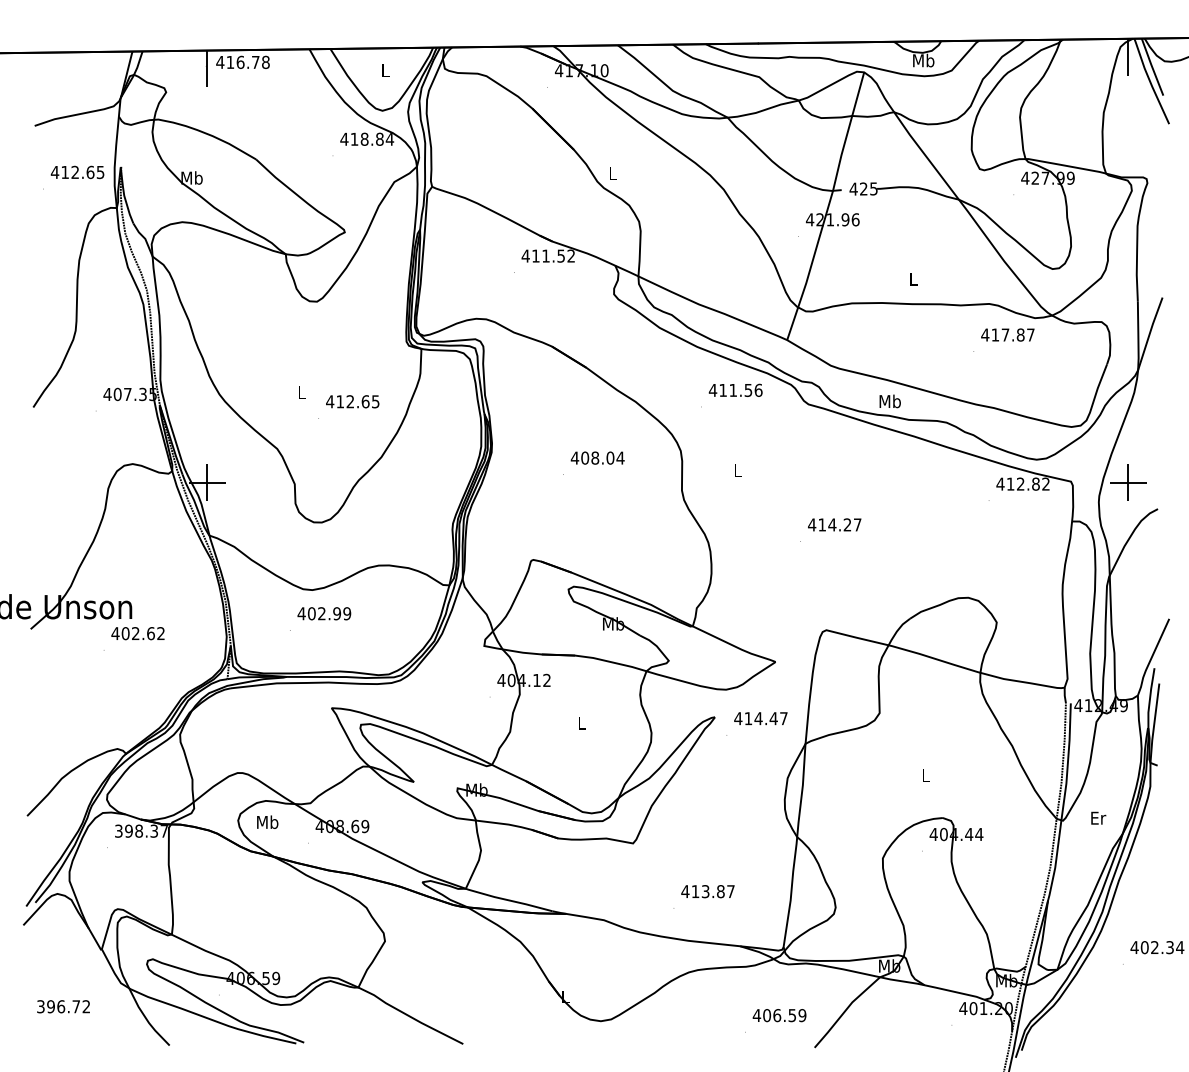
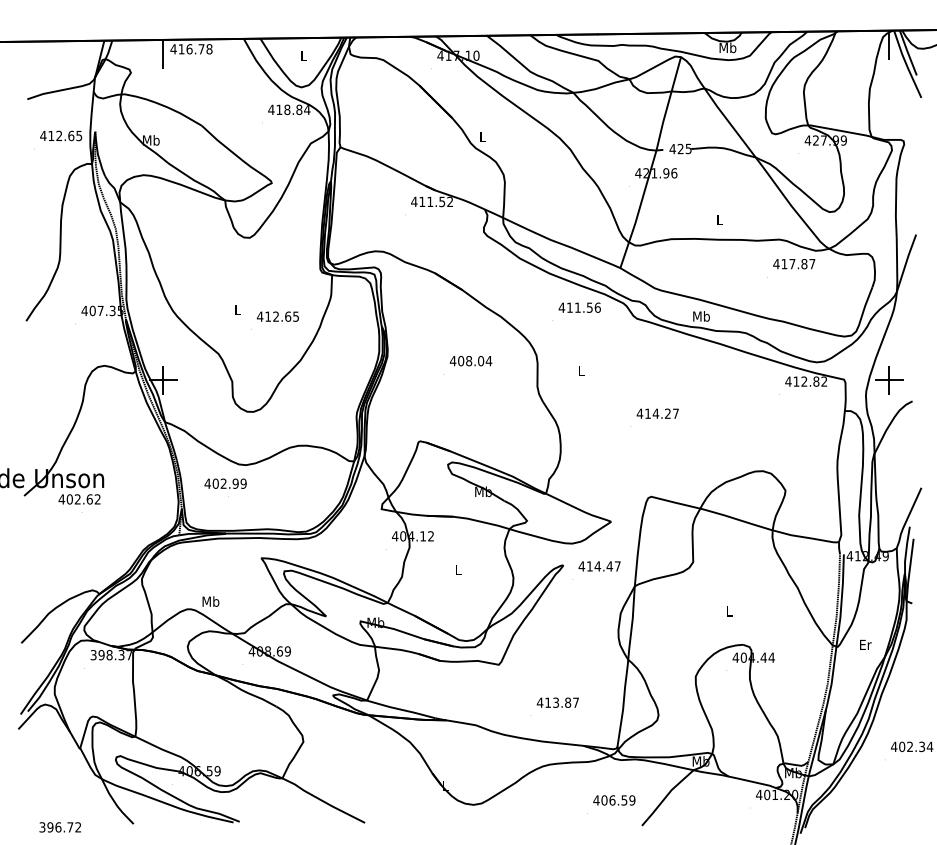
text: (324, 613) -> (225, 483), moved
text: (137, 633) -> (79, 499), moved
text: (267, 821) -> (210, 601), moved
text: (63, 1006) -> (60, 827), moved

